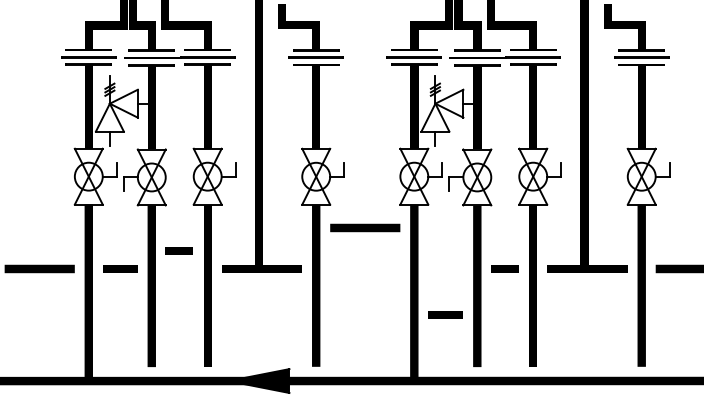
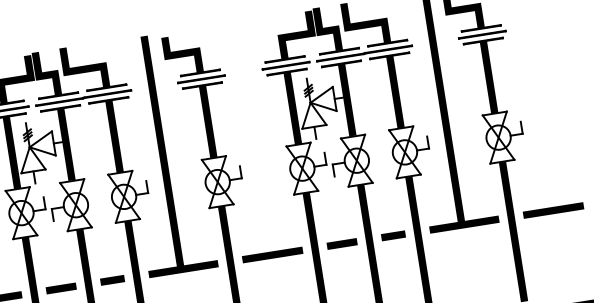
line: (365, 227) -> (272, 254), moved
line: (178, 250) -> (112, 279), moved
line: (445, 314) -> (341, 243), moved

